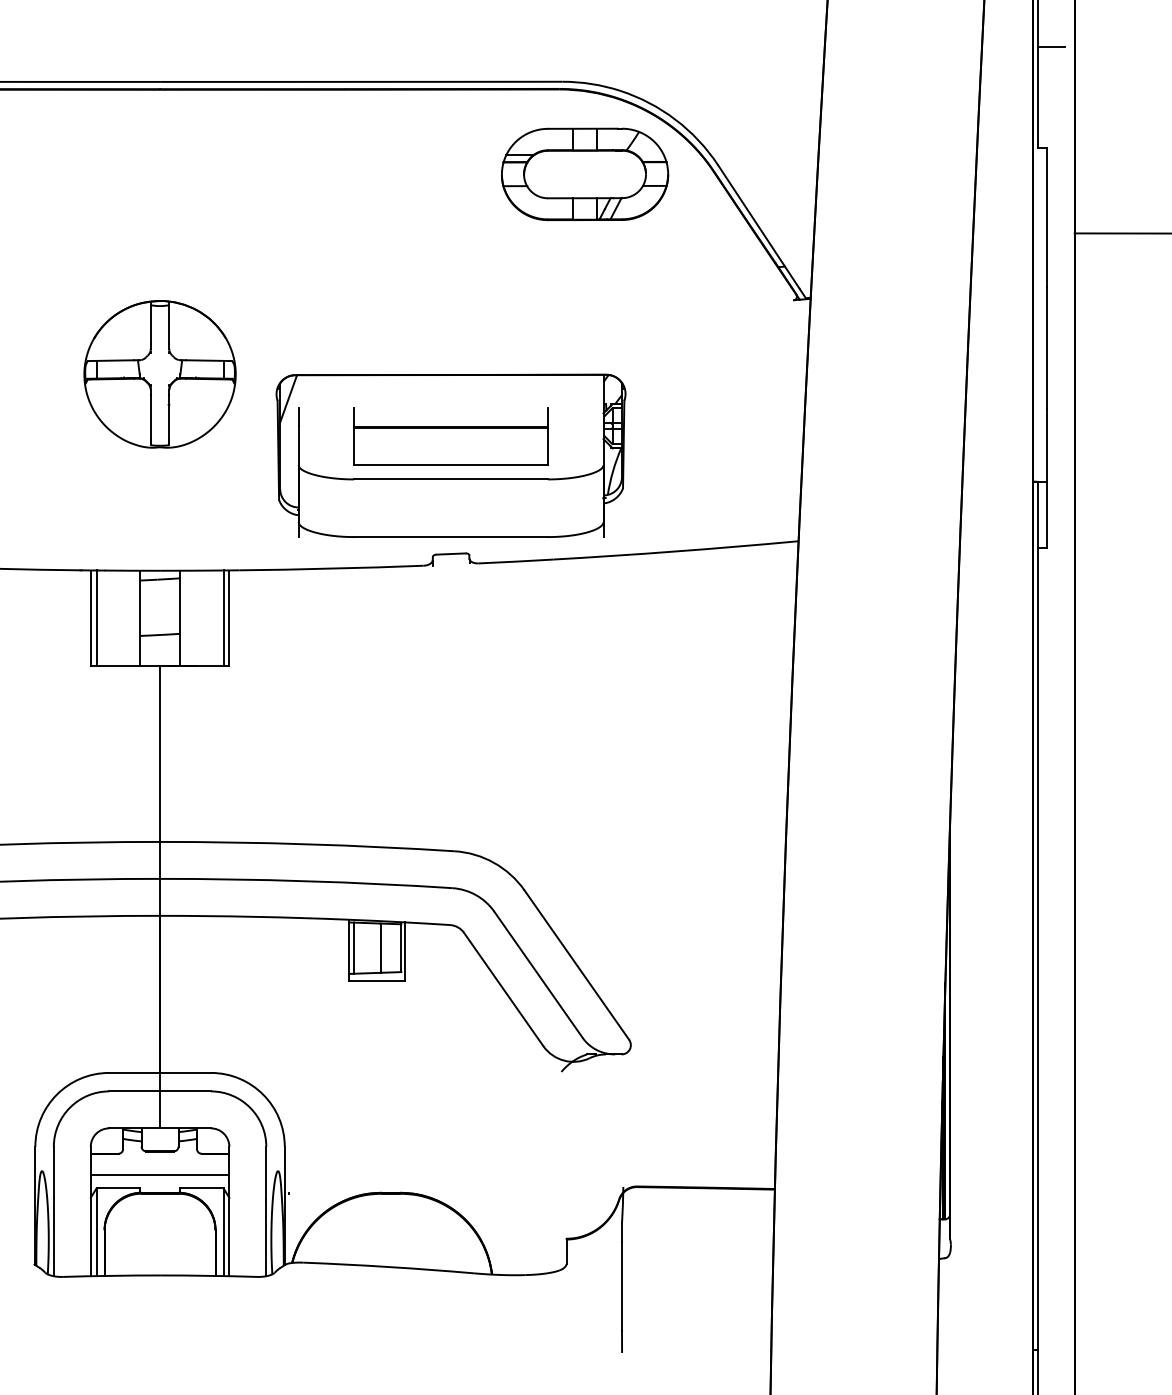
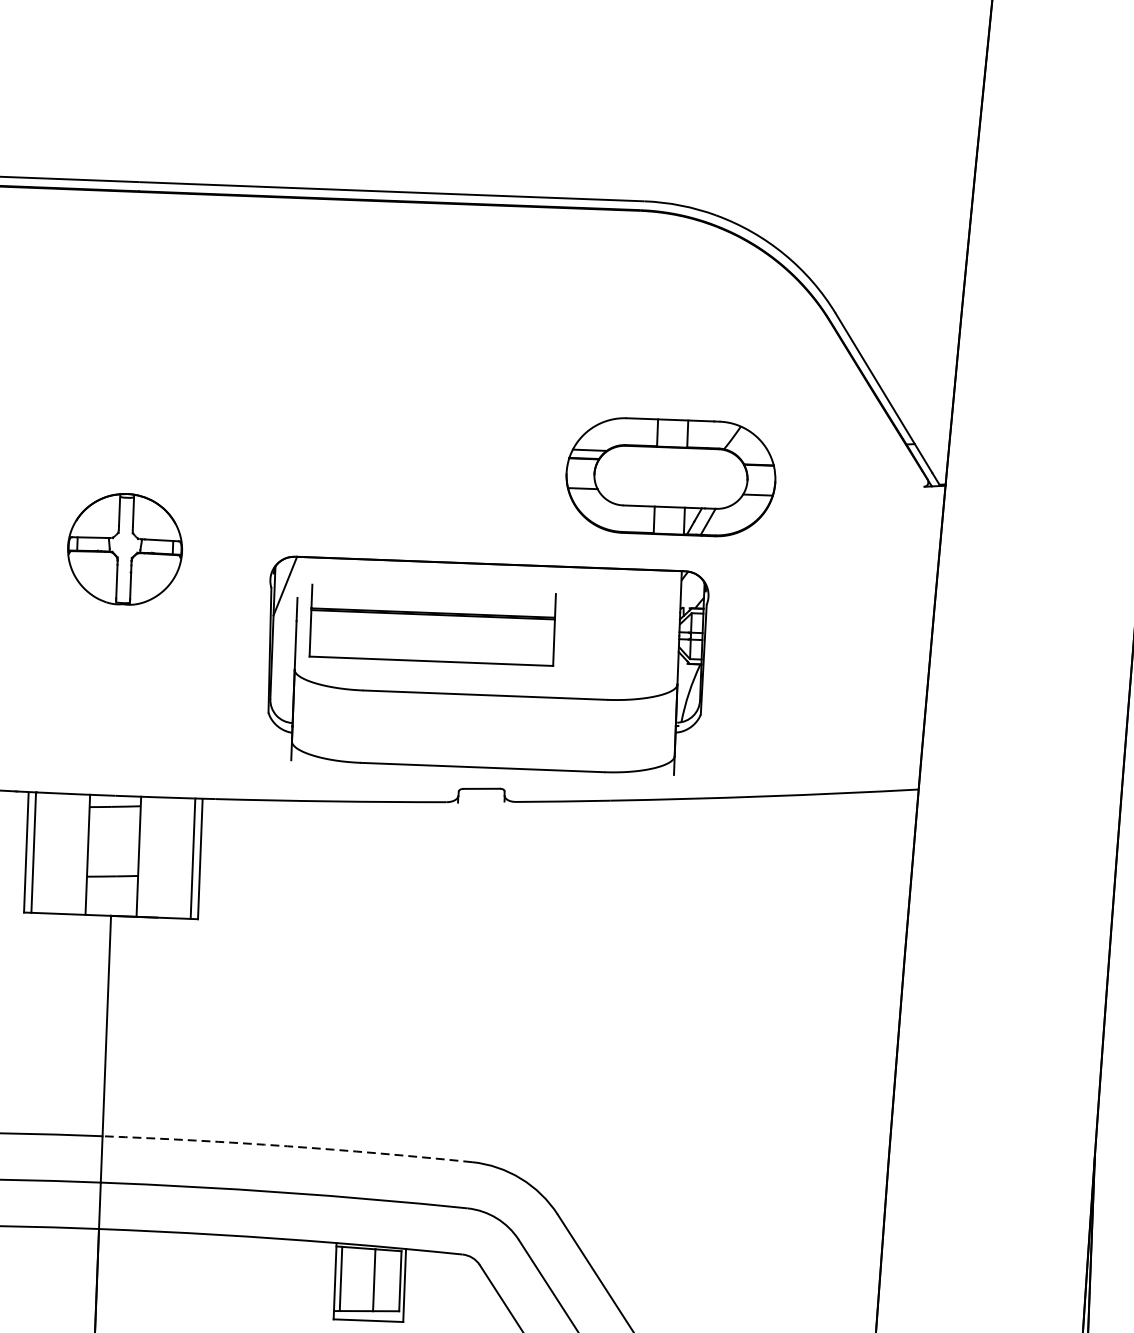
part: (585, 174) -> (671, 477), moved
part: (159, 374) -> (124, 549), size x0.6
part: (450, 436) -> (432, 625), moved
arc: (307, 844) -> (287, 1146), solid -> dashed

